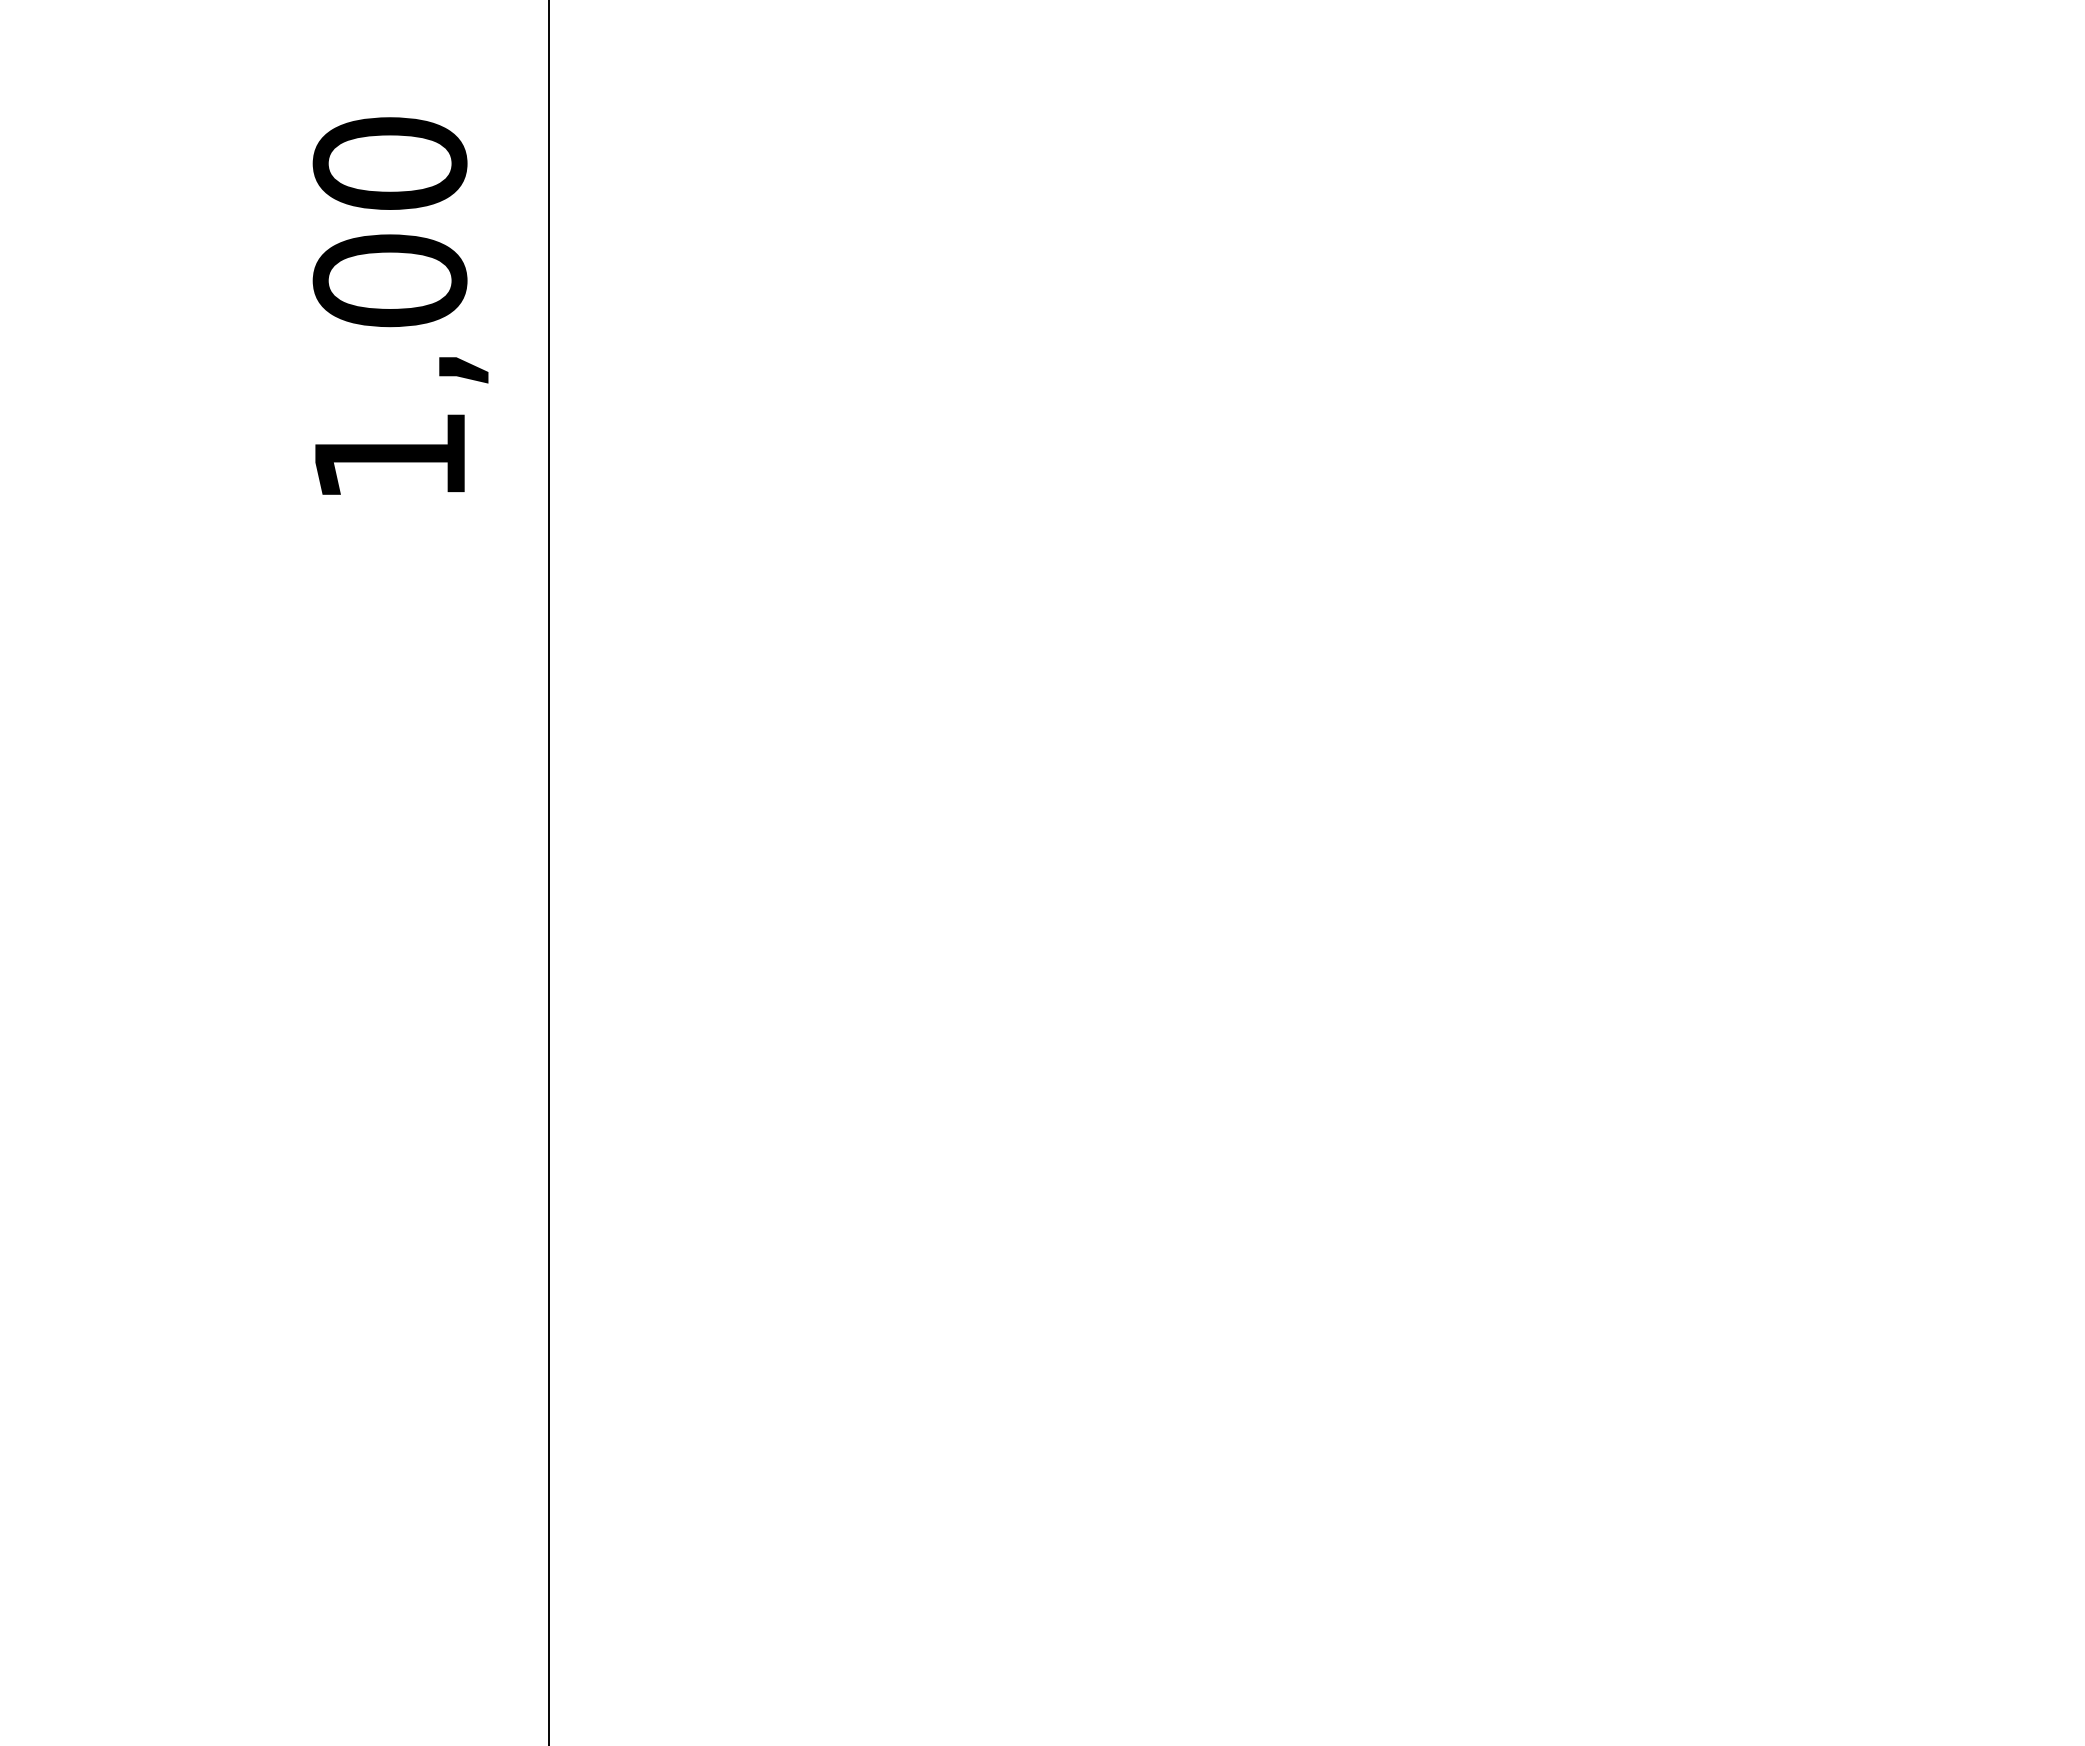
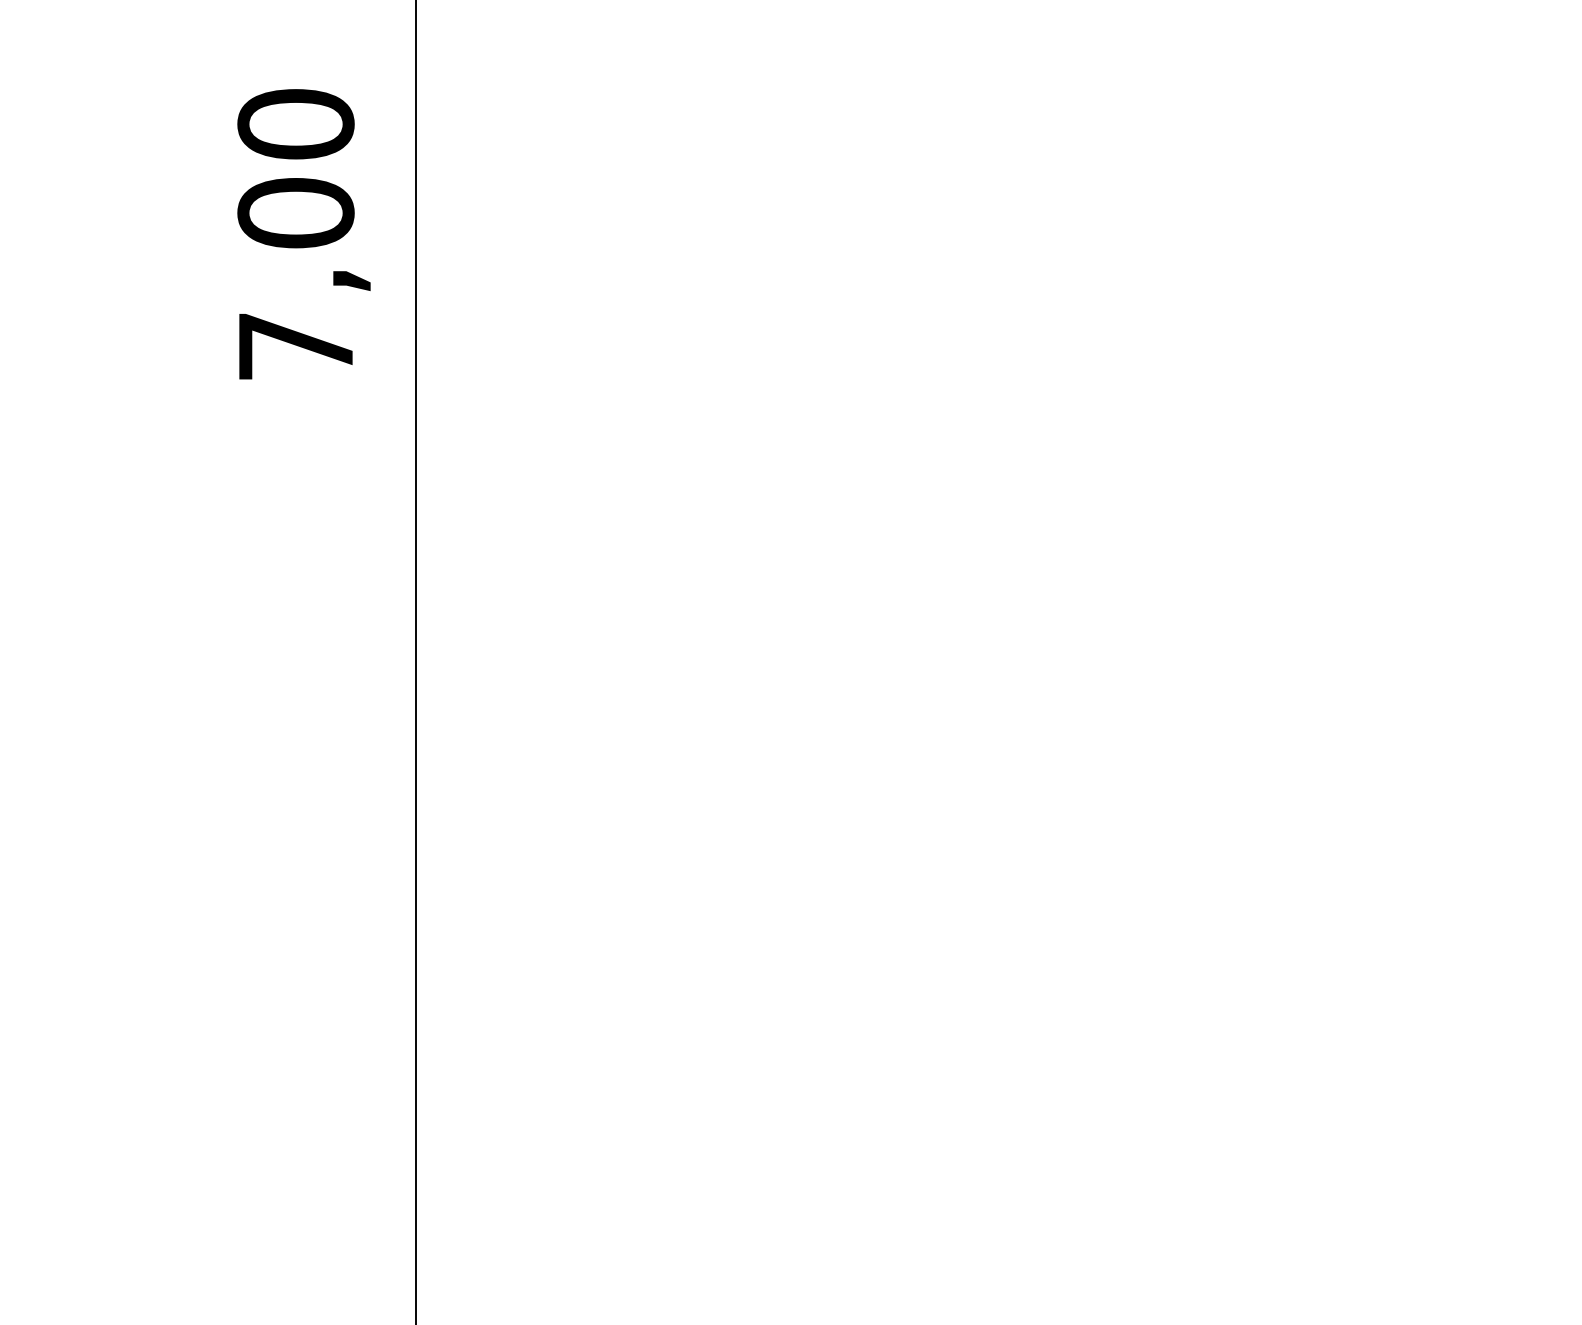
text: (389, 456) -> (295, 346), 1,00 -> 7,00

